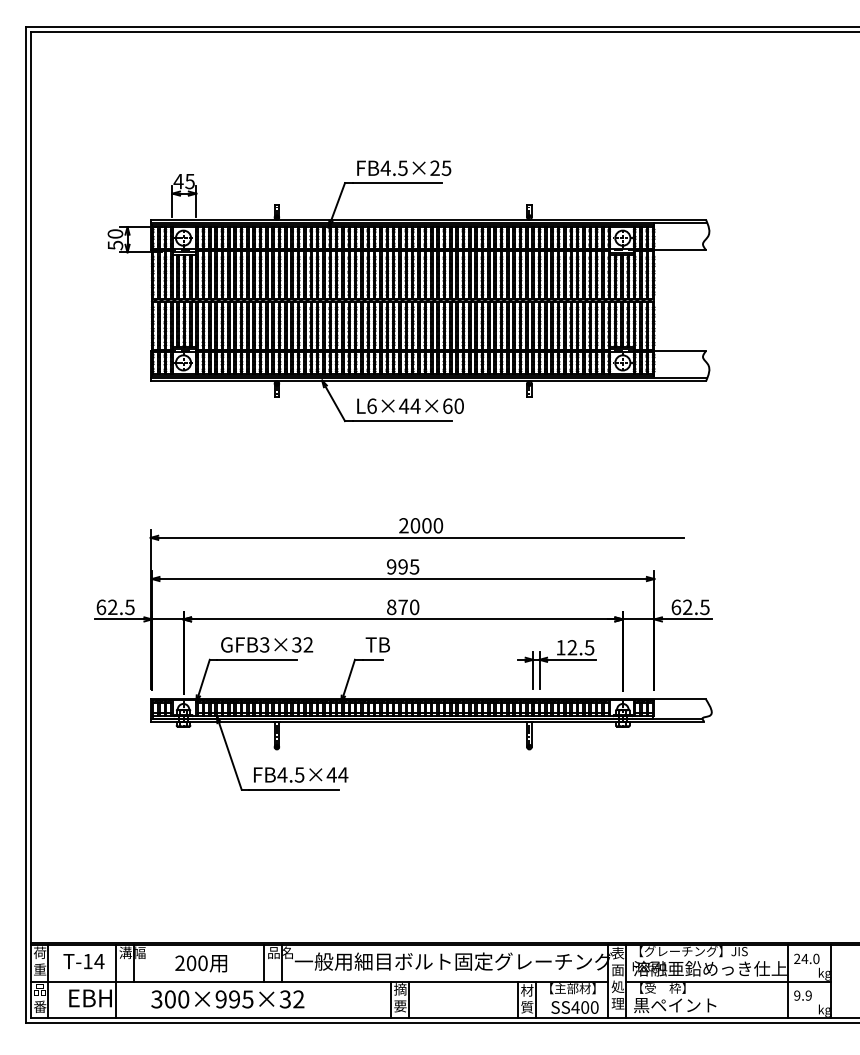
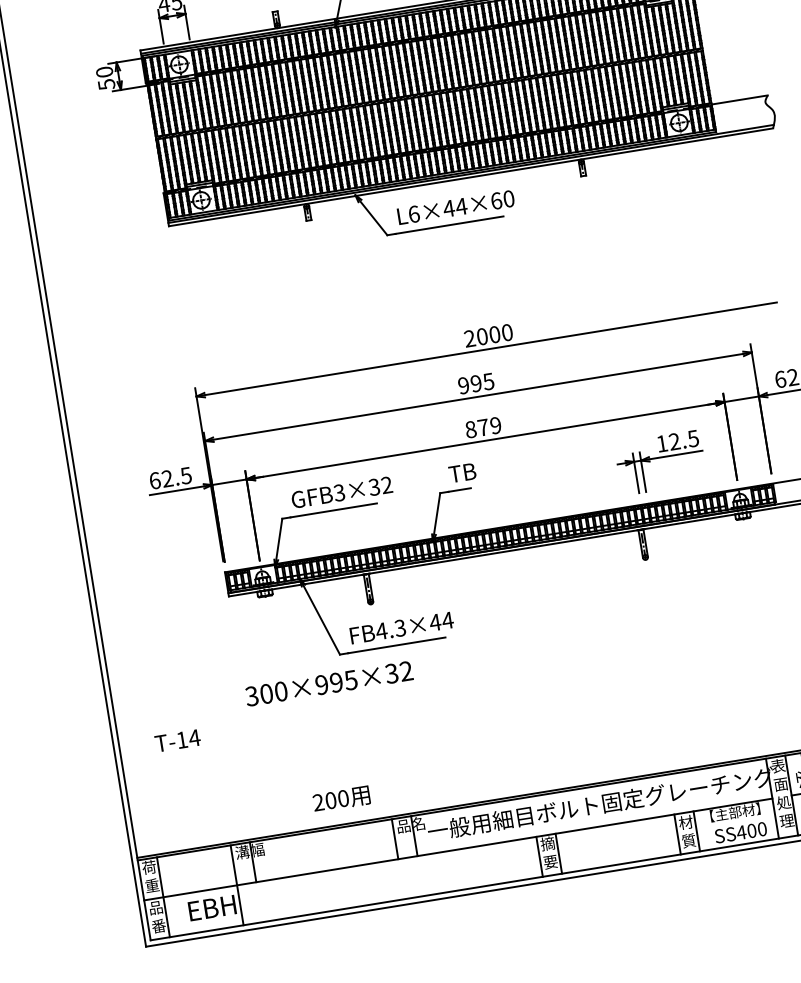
text: (414, 607) -> (495, 425), 870 -> 879
text: (299, 774) -> (400, 627), FB4.5×44 -> FB4.3×44
text: (83, 961) -> (177, 740), moved
text: (201, 963) -> (341, 799), moved
text: (227, 999) -> (328, 683), moved

